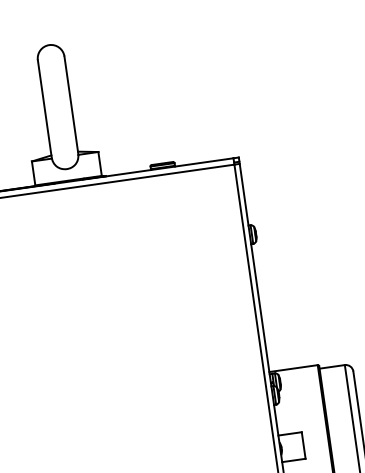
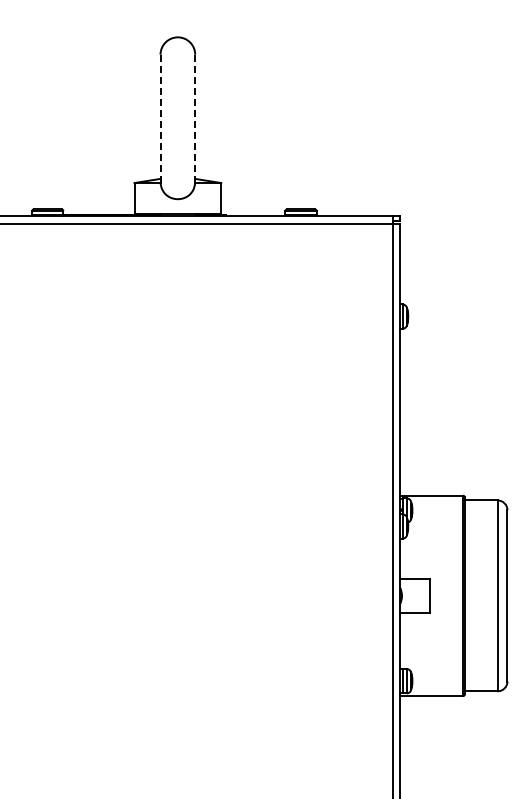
line: (71, 105) -> (195, 118), solid -> dashed
line: (44, 109) -> (160, 118), solid -> dashed

